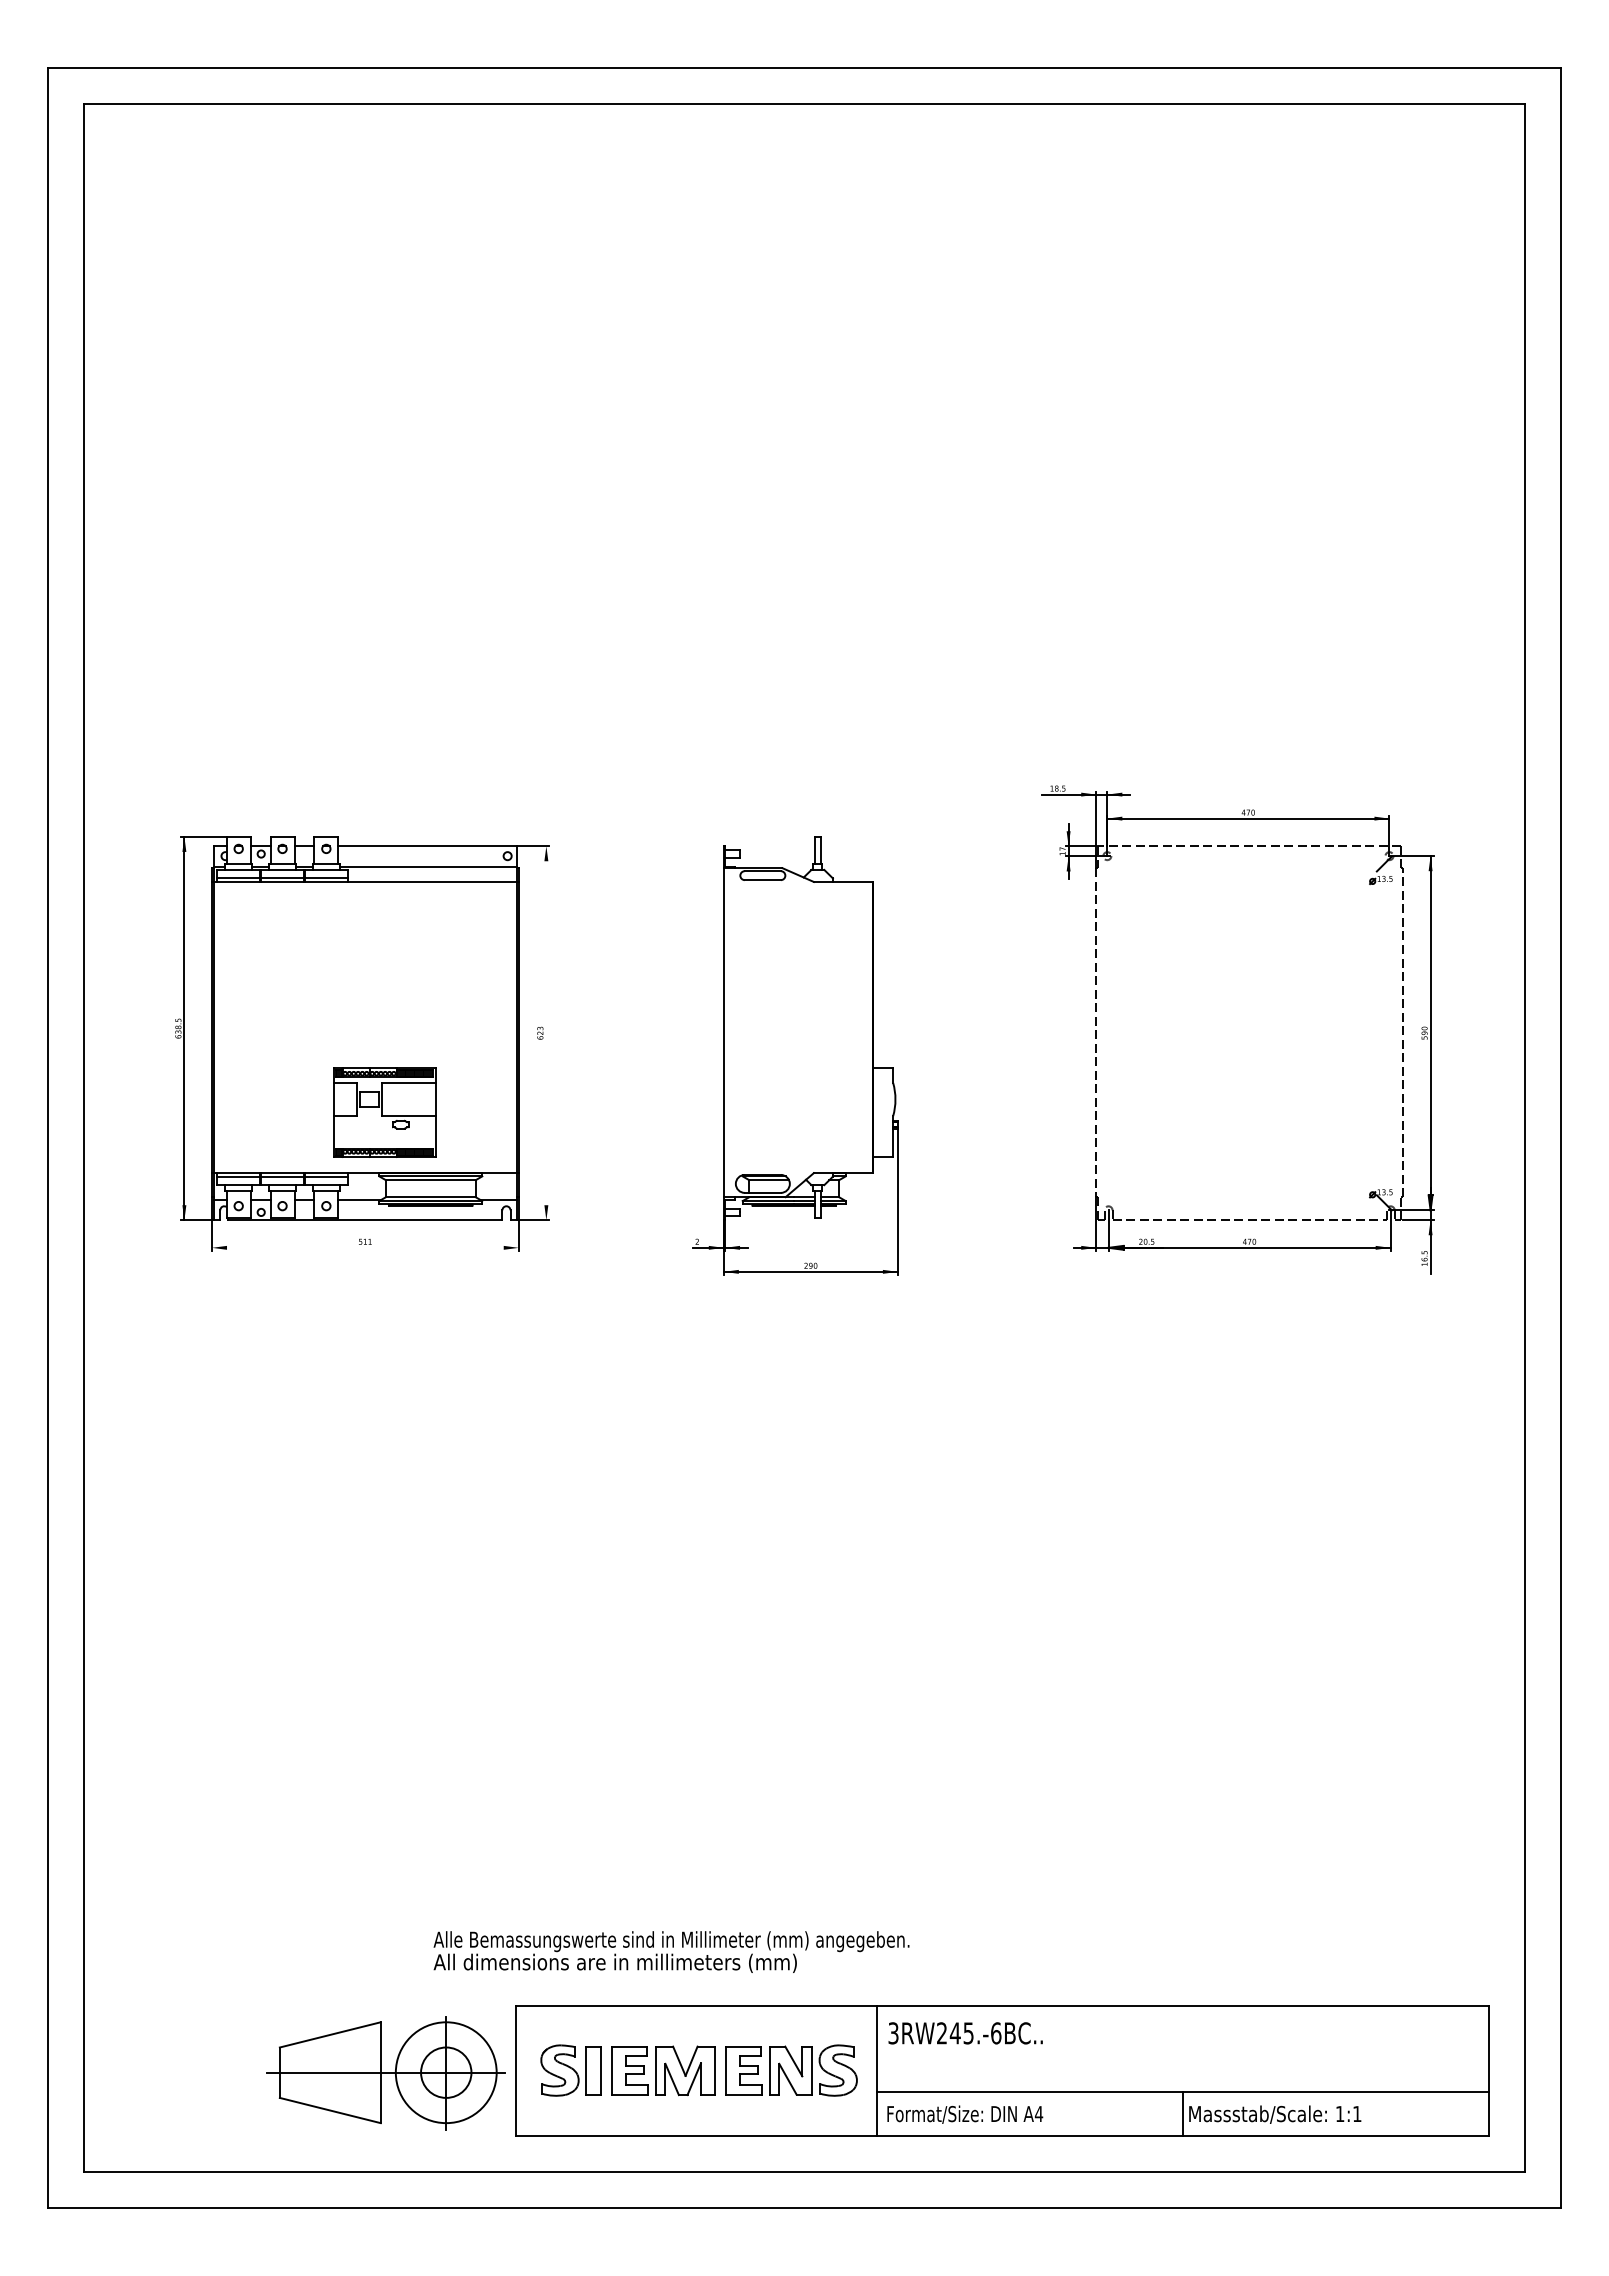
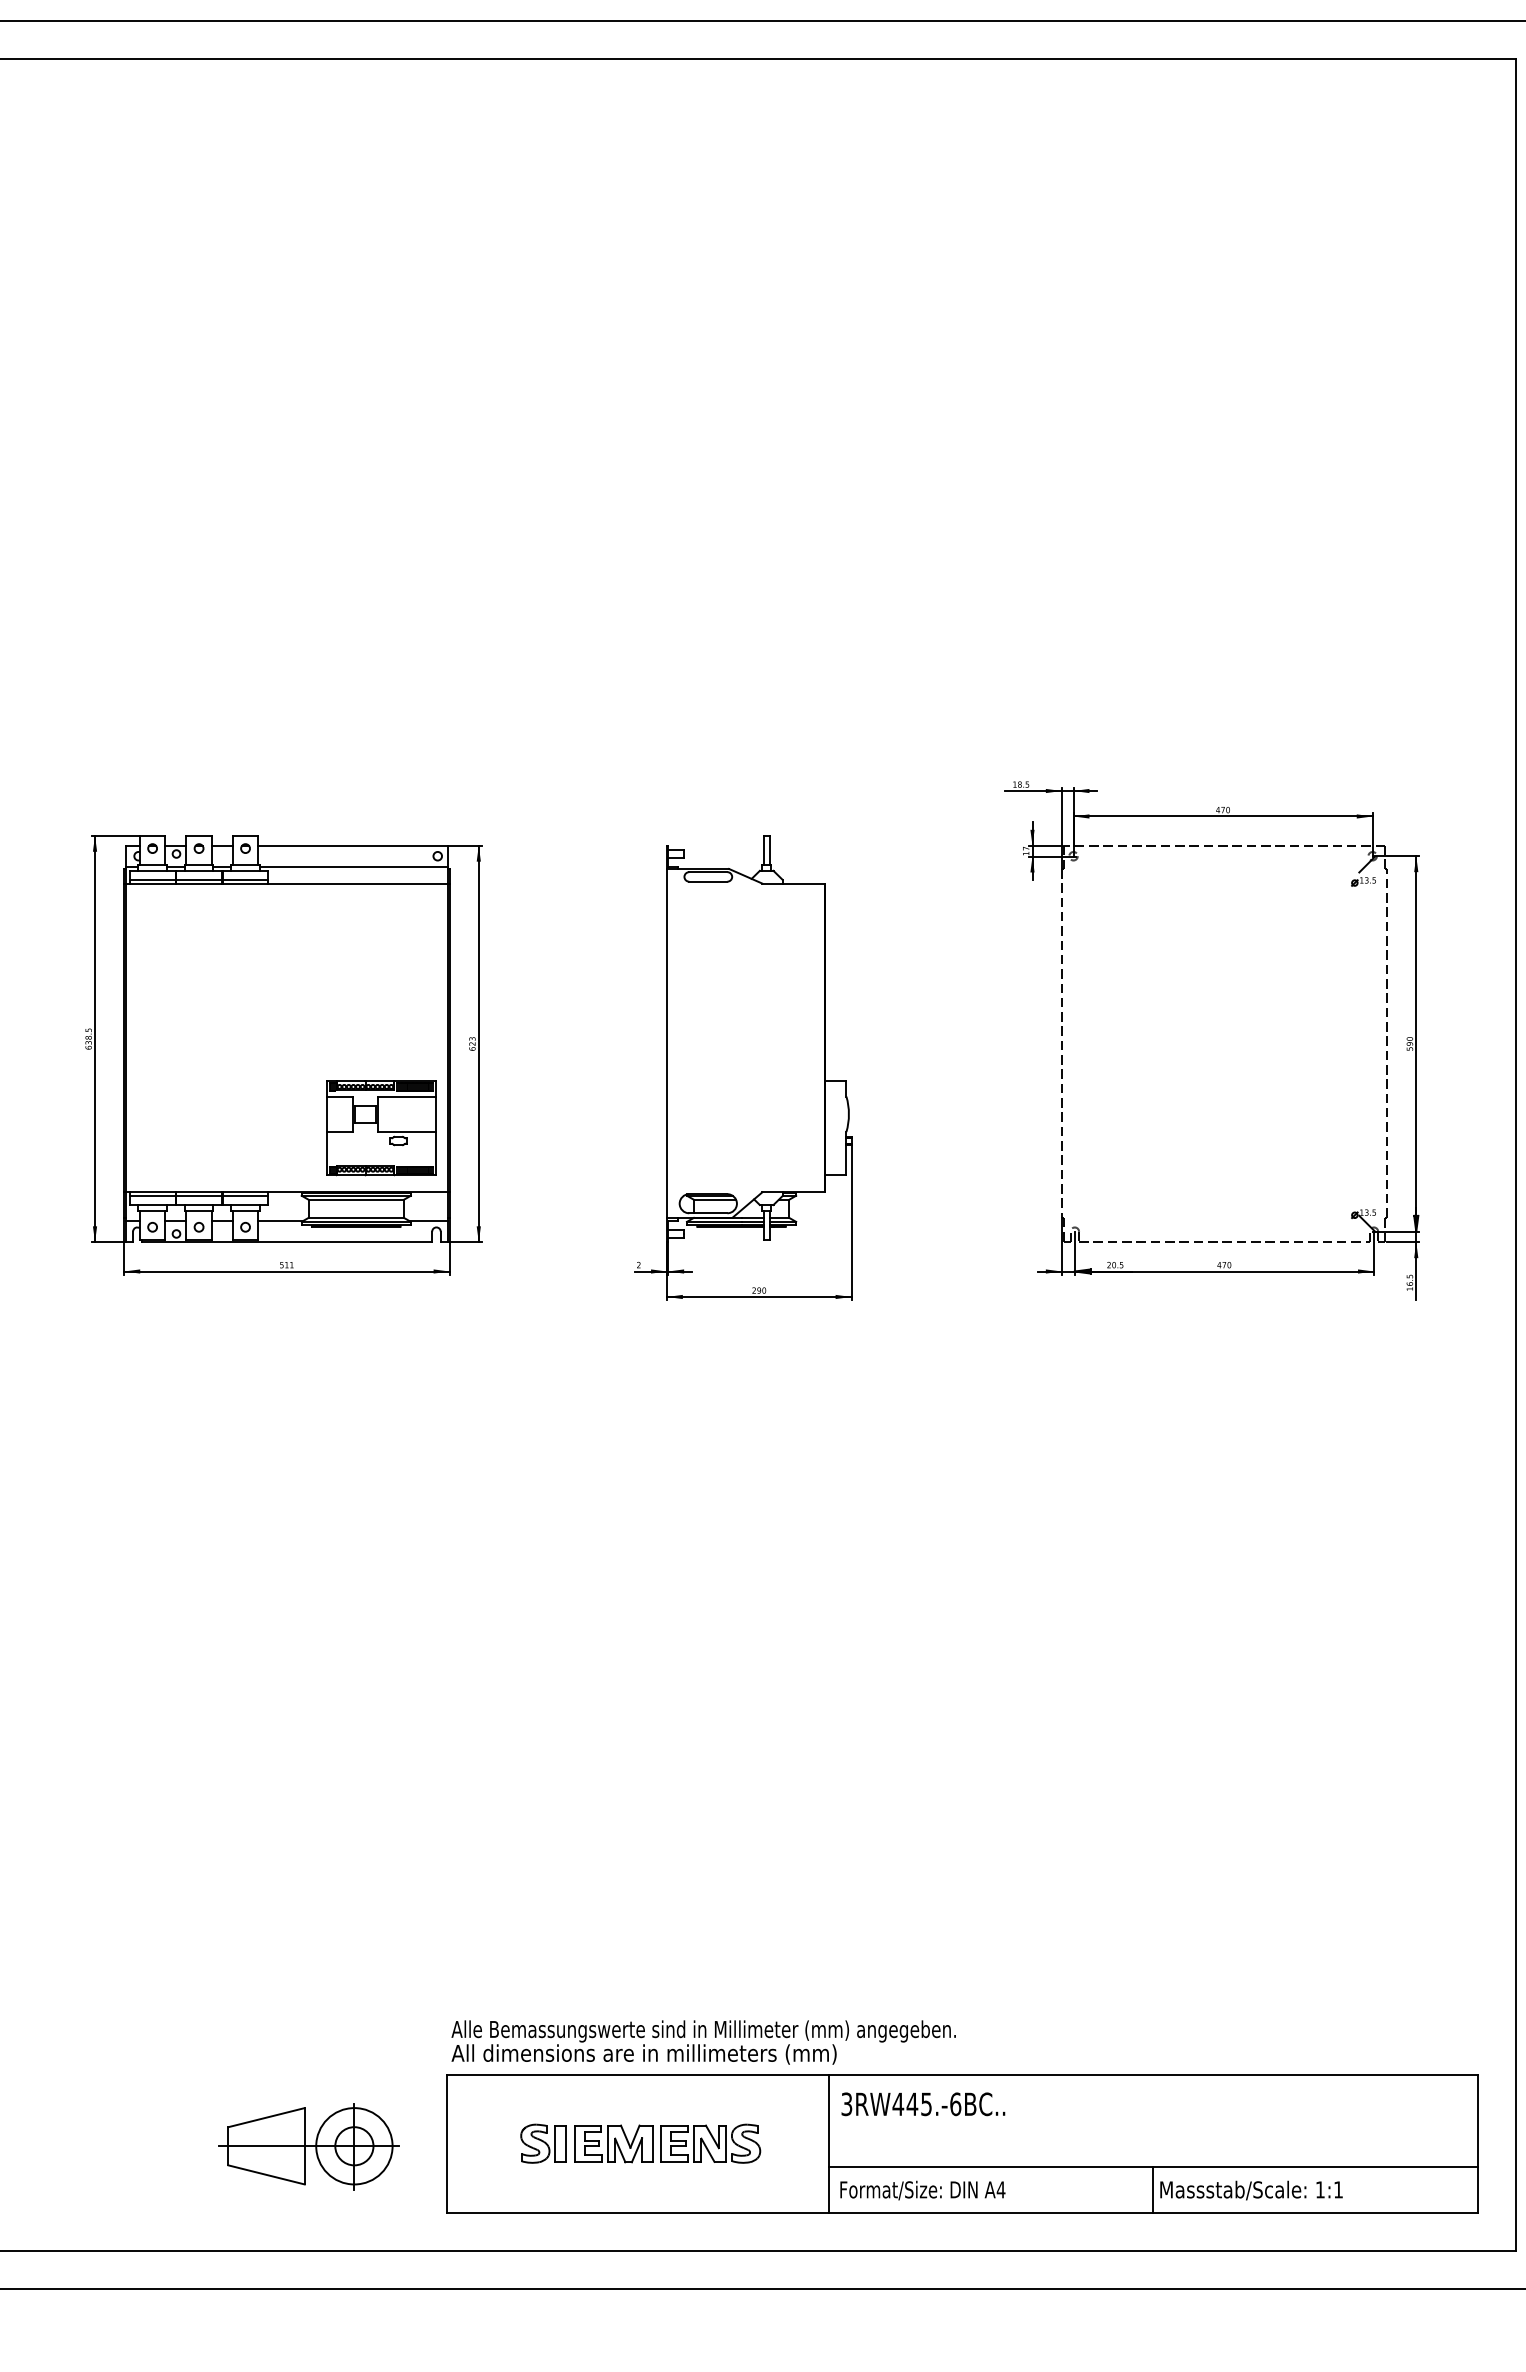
line: (546, 1033) -> (478, 1044), added
part: (384, 1112) -> (381, 1128), moved
line: (365, 1247) -> (287, 1271), added
text: (671, 1951) -> (703, 2041), moved
text: (941, 2033) -> (897, 2104), 3RW245.-6BC.. -> 3RW445.-6BC..
part: (698, 2070) -> (640, 2143), size x0.71
part: (385, 2073) -> (308, 2146), size x0.71

